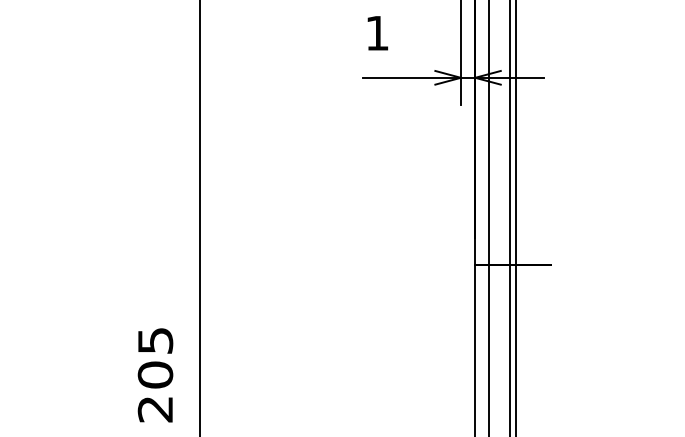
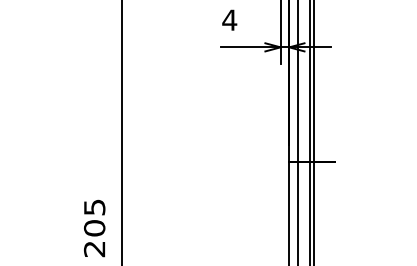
text: (376, 32) -> (229, 19), 1 -> 4

